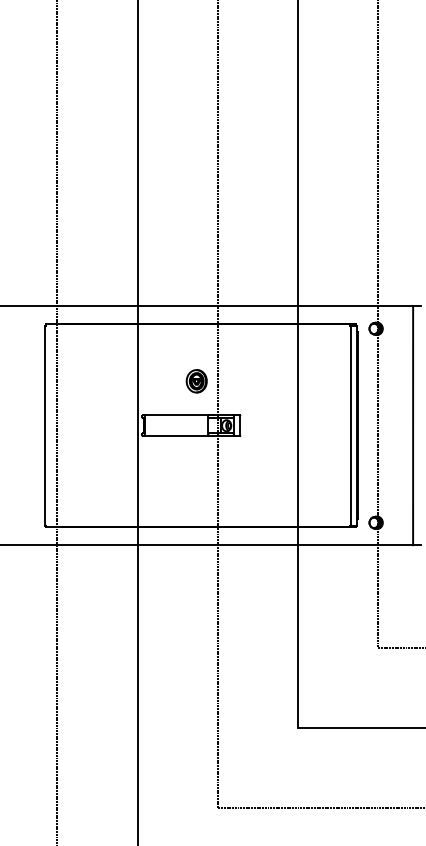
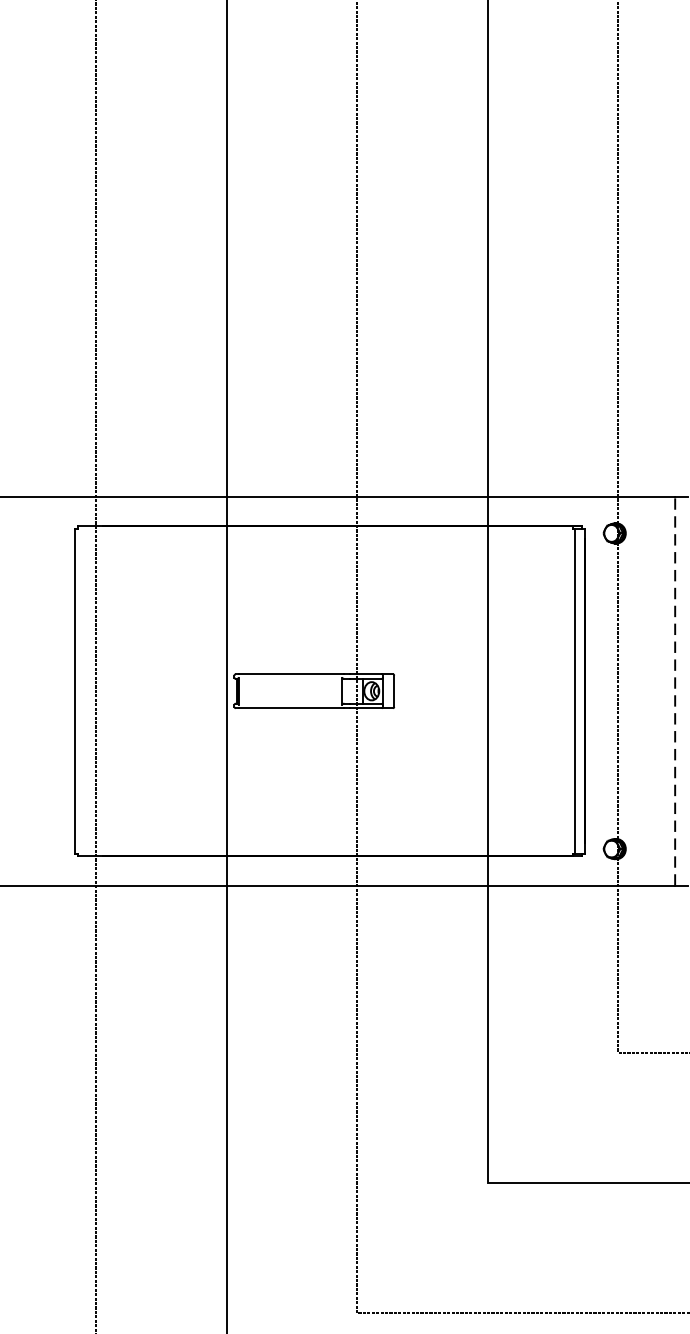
part: (196, 381) -> (322, 619), removed
line: (413, 425) -> (675, 690), solid -> dashed

